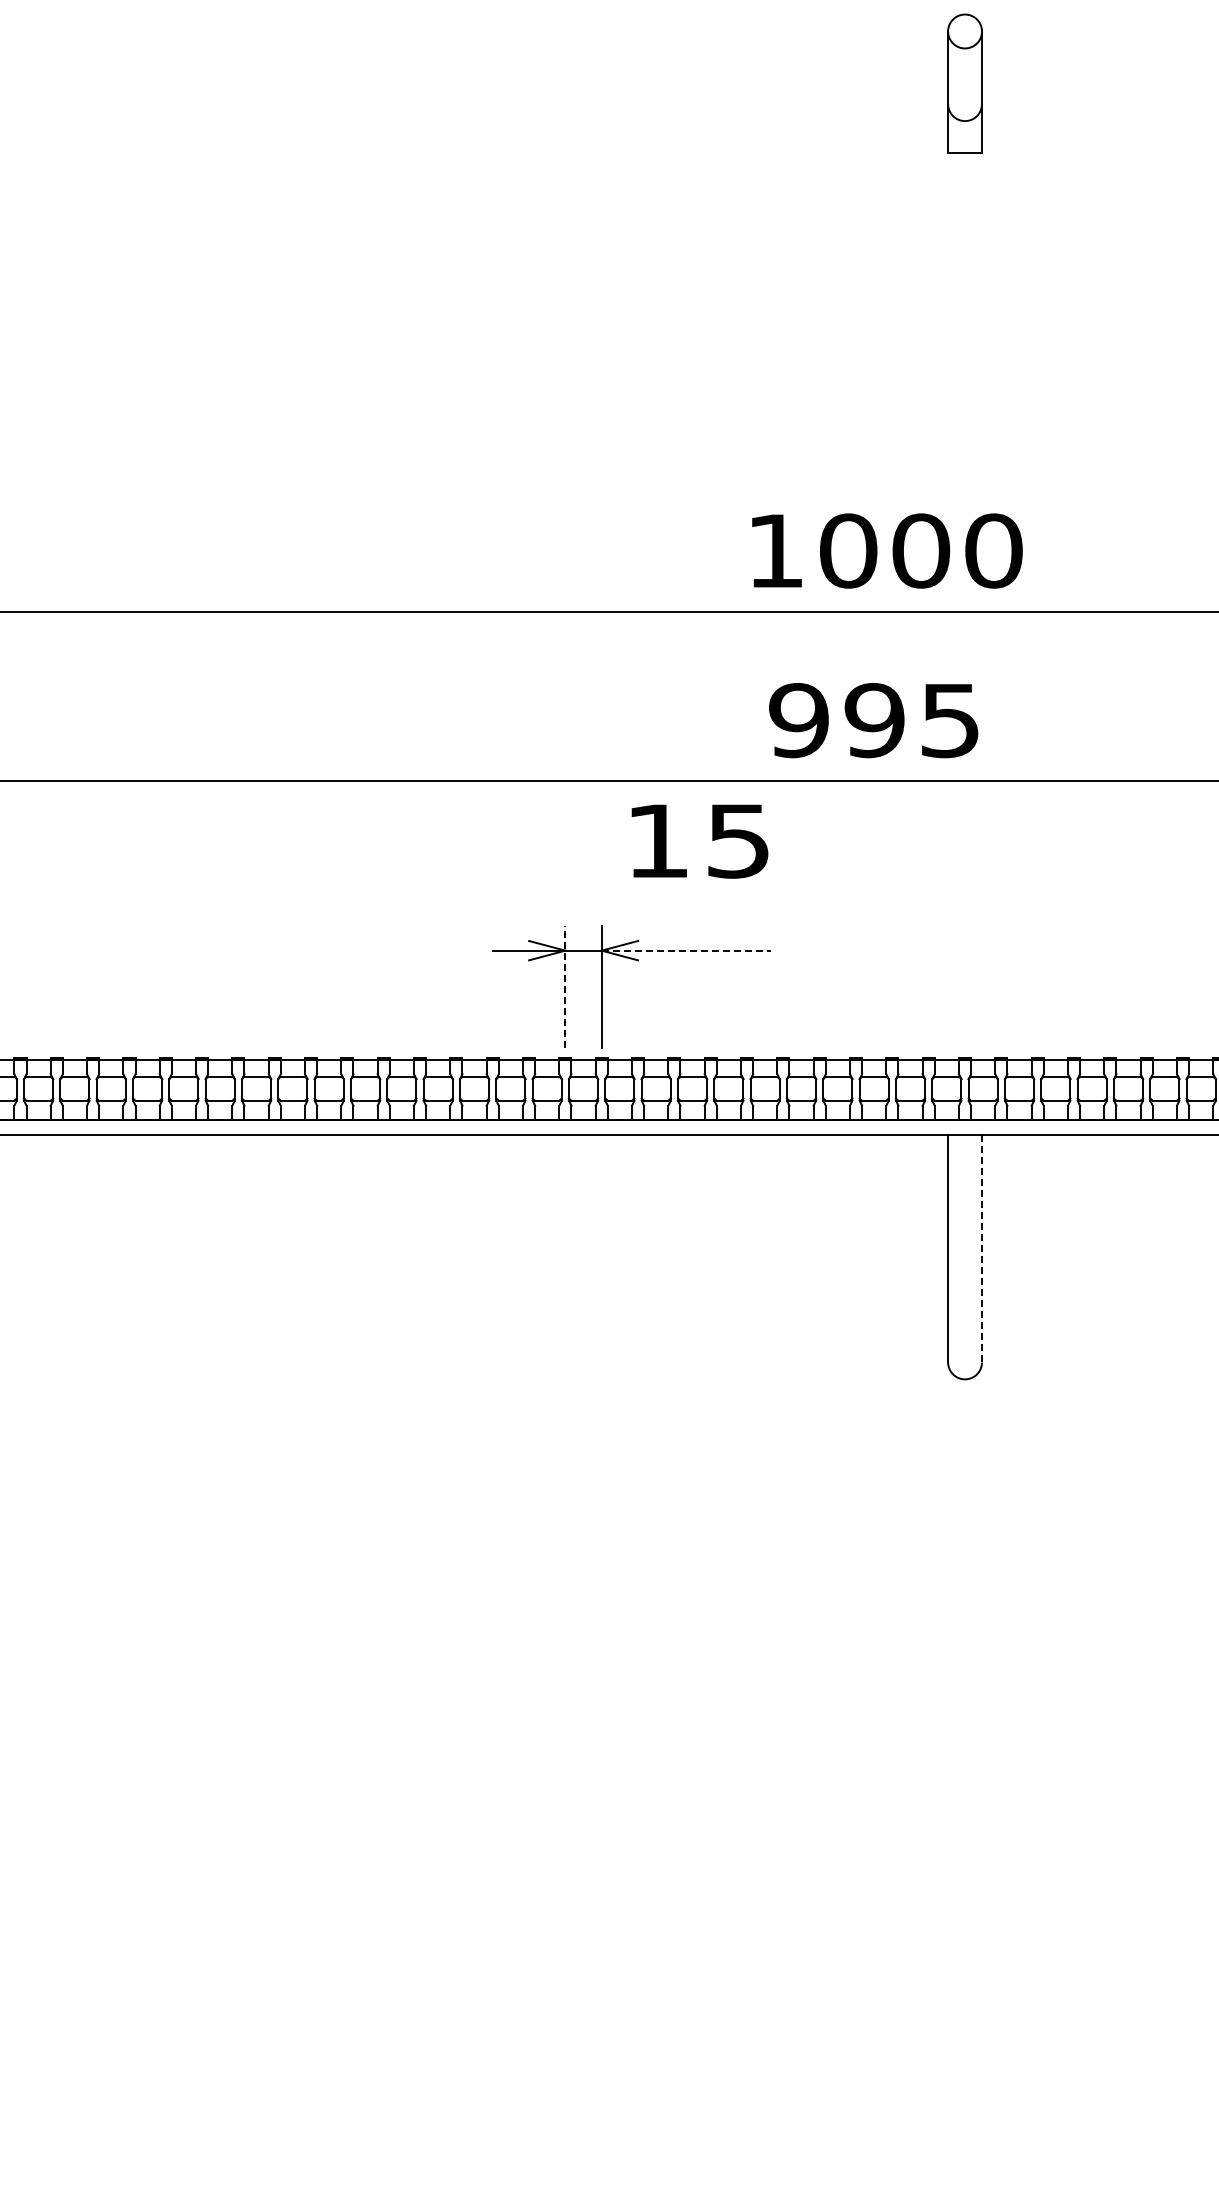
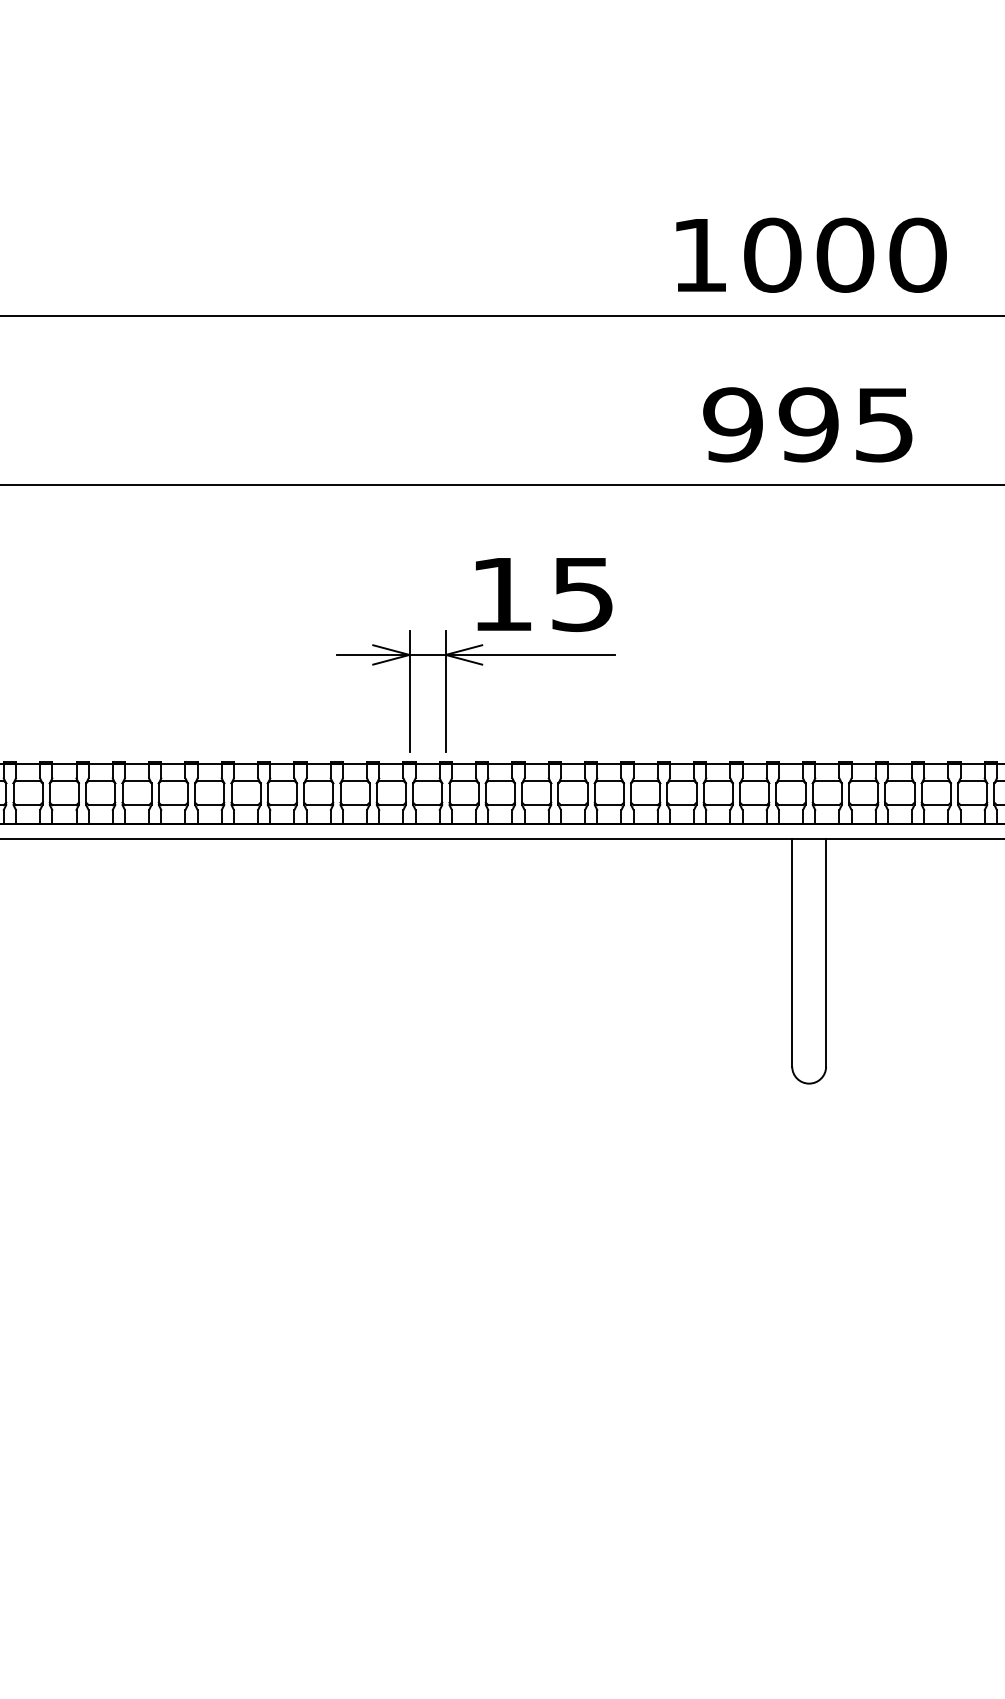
text: (887, 550) -> (811, 254), moved
text: (873, 720) -> (807, 424), moved
text: (699, 841) -> (543, 594), moved
line: (686, 950) -> (530, 654), dashed -> solid
line: (565, 987) -> (409, 691), dashed -> solid
line: (982, 1248) -> (826, 952), dashed -> solid

